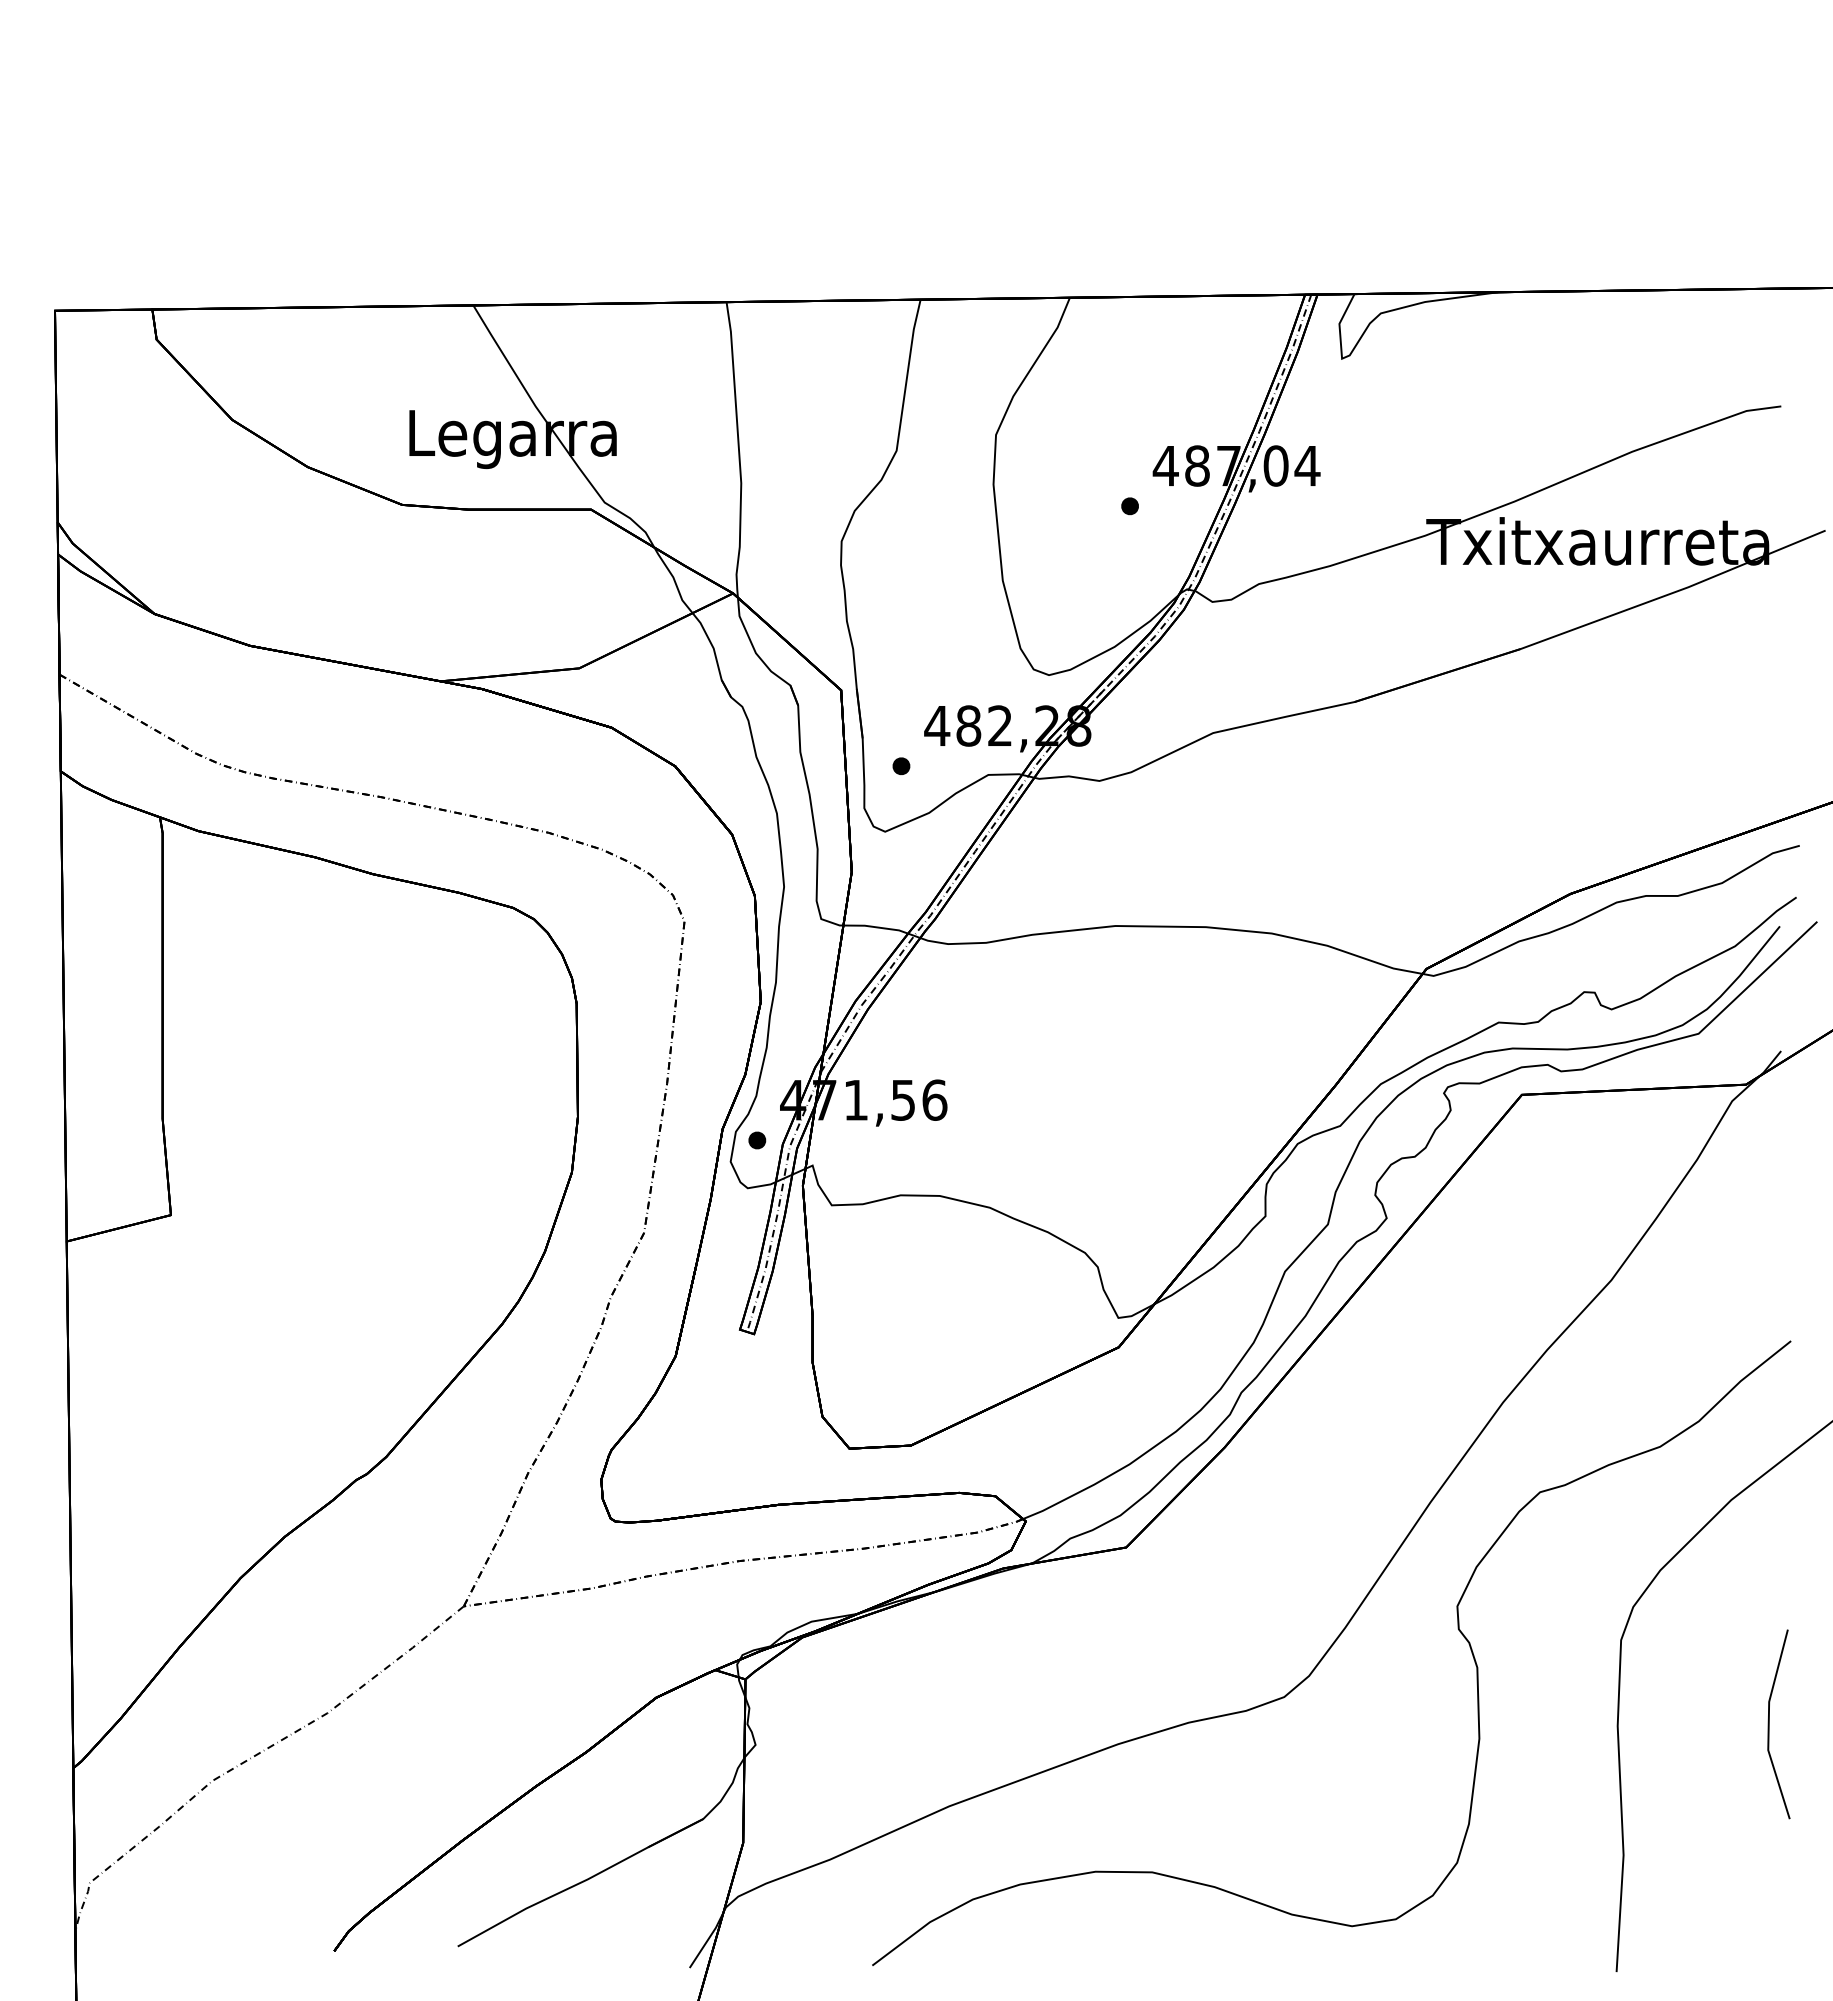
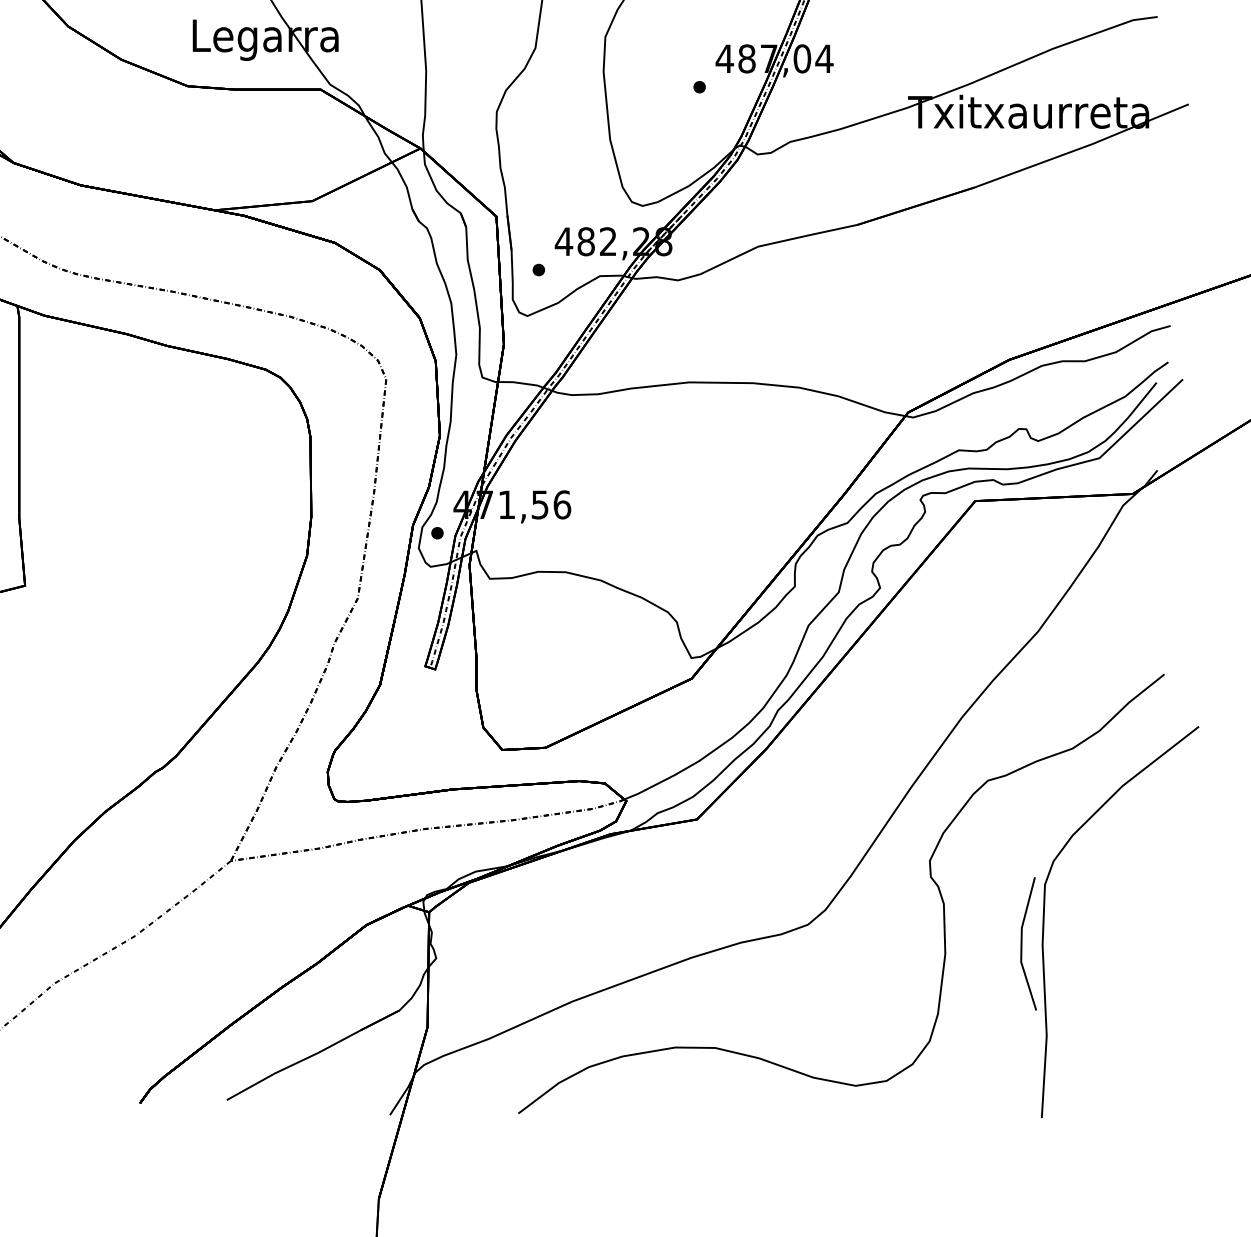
line: (1769, 1724) -> (1022, 943), moved

